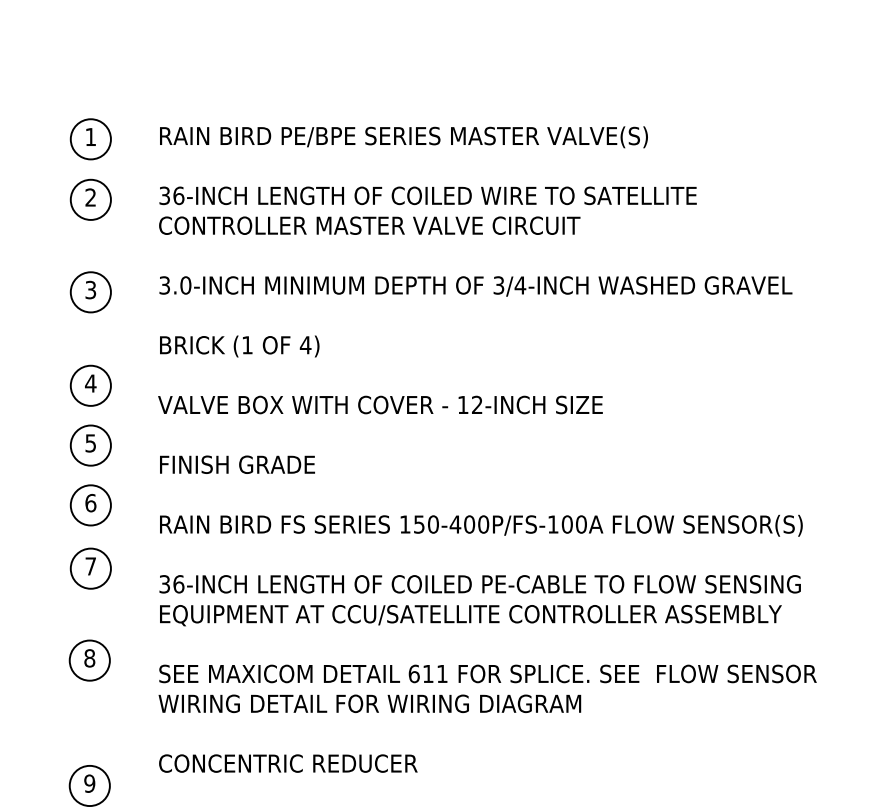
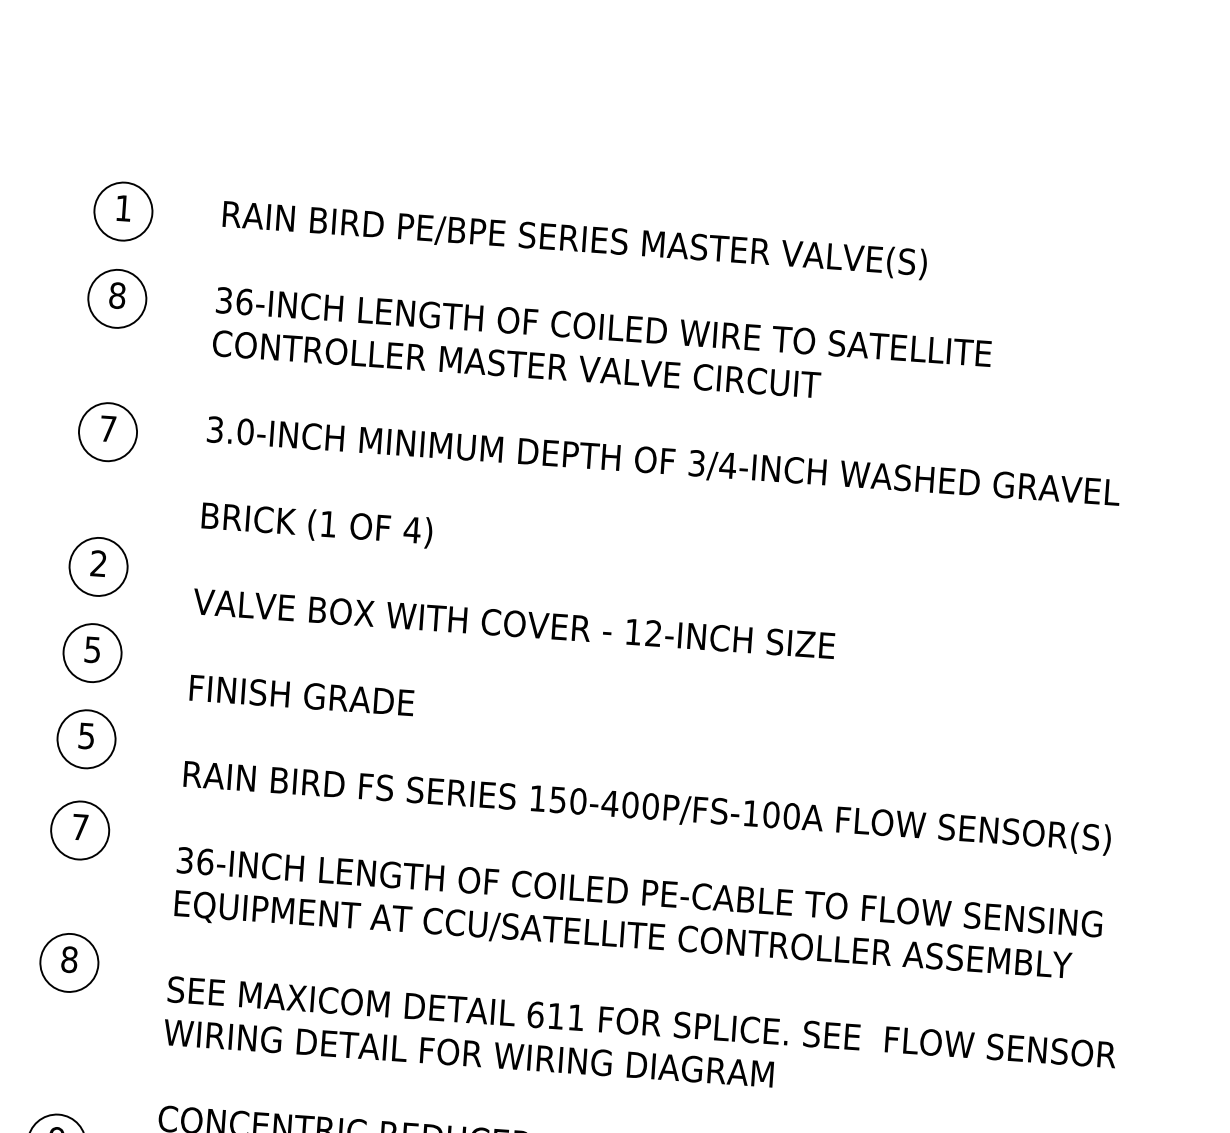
text: (90, 197) -> (117, 295), 2 -> 8
text: (90, 289) -> (107, 428), 3 -> 7
text: (90, 383) -> (98, 563), 4 -> 2
text: (90, 503) -> (86, 736), 6 -> 5

